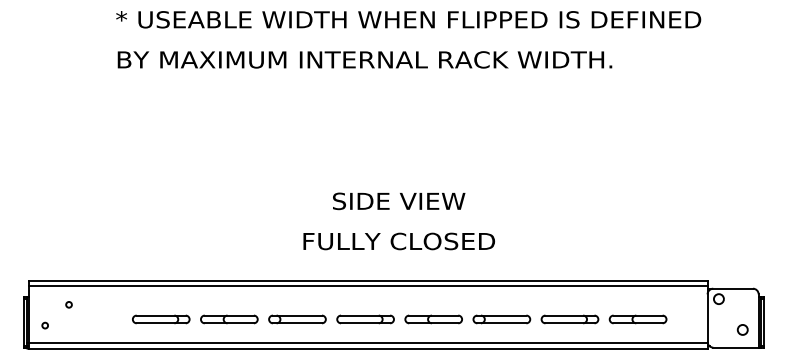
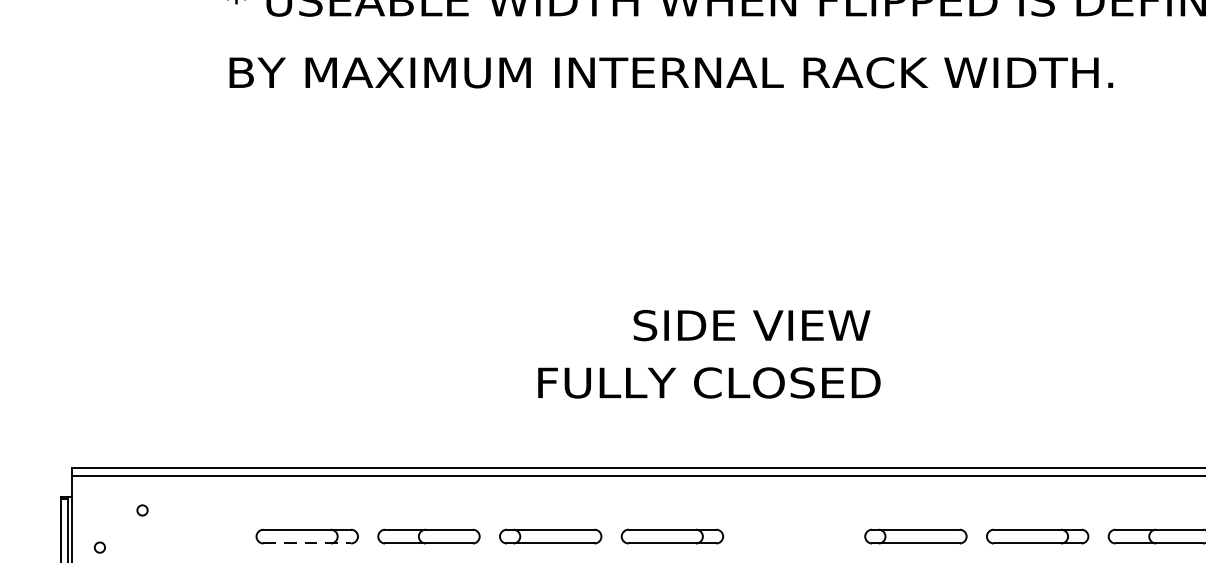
text: (399, 201) -> (752, 325), moved
text: (398, 241) -> (707, 382), moved
part: (433, 319) -> (793, 536), removed
line: (161, 323) -> (307, 543), solid -> dashed

